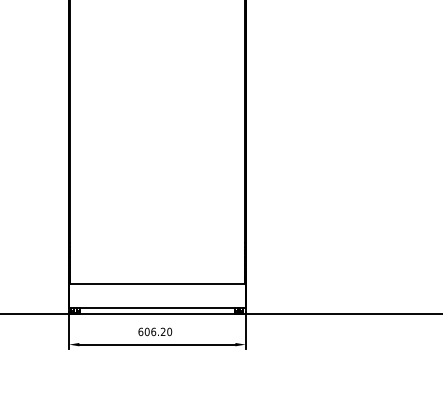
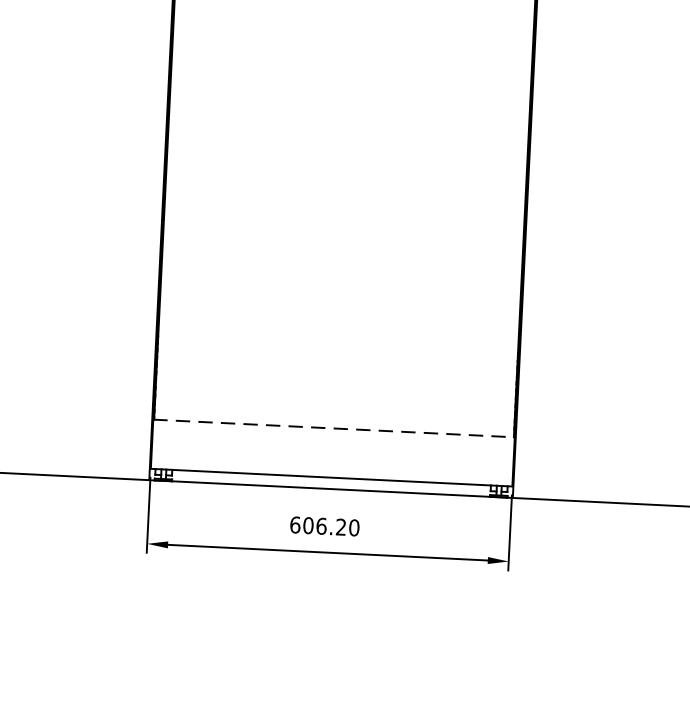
line: (157, 284) -> (334, 429), solid -> dashed

